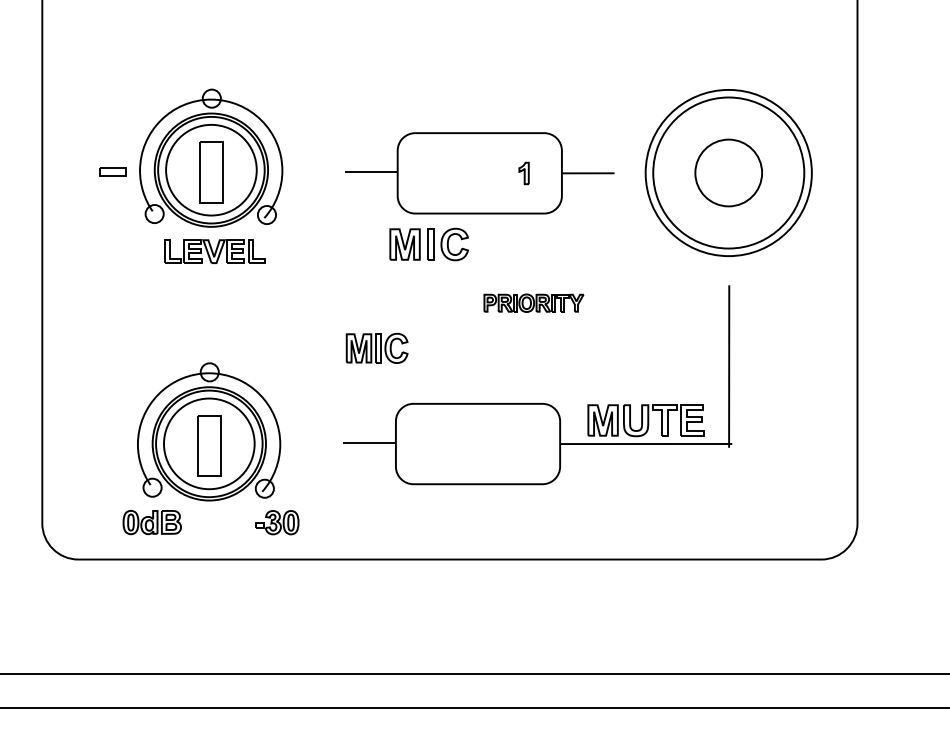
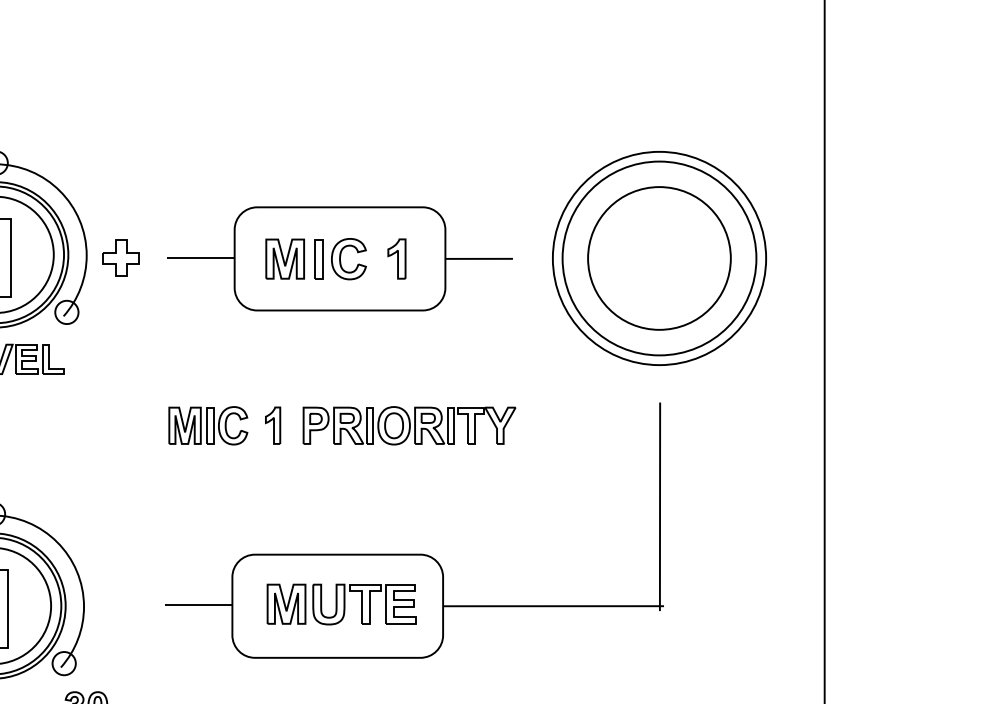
part: (308, 172) -> (120, 257), added
circle: (728, 172) -> (659, 257), size x1.67
part: (523, 173) -> (396, 259), size x1.43
part: (428, 244) -> (315, 259), moved
part: (533, 302) -> (408, 424), size x1.67
part: (427, 303) -> (272, 425), added
part: (376, 347) -> (207, 424), moved
part: (645, 420) -> (340, 604), moved

